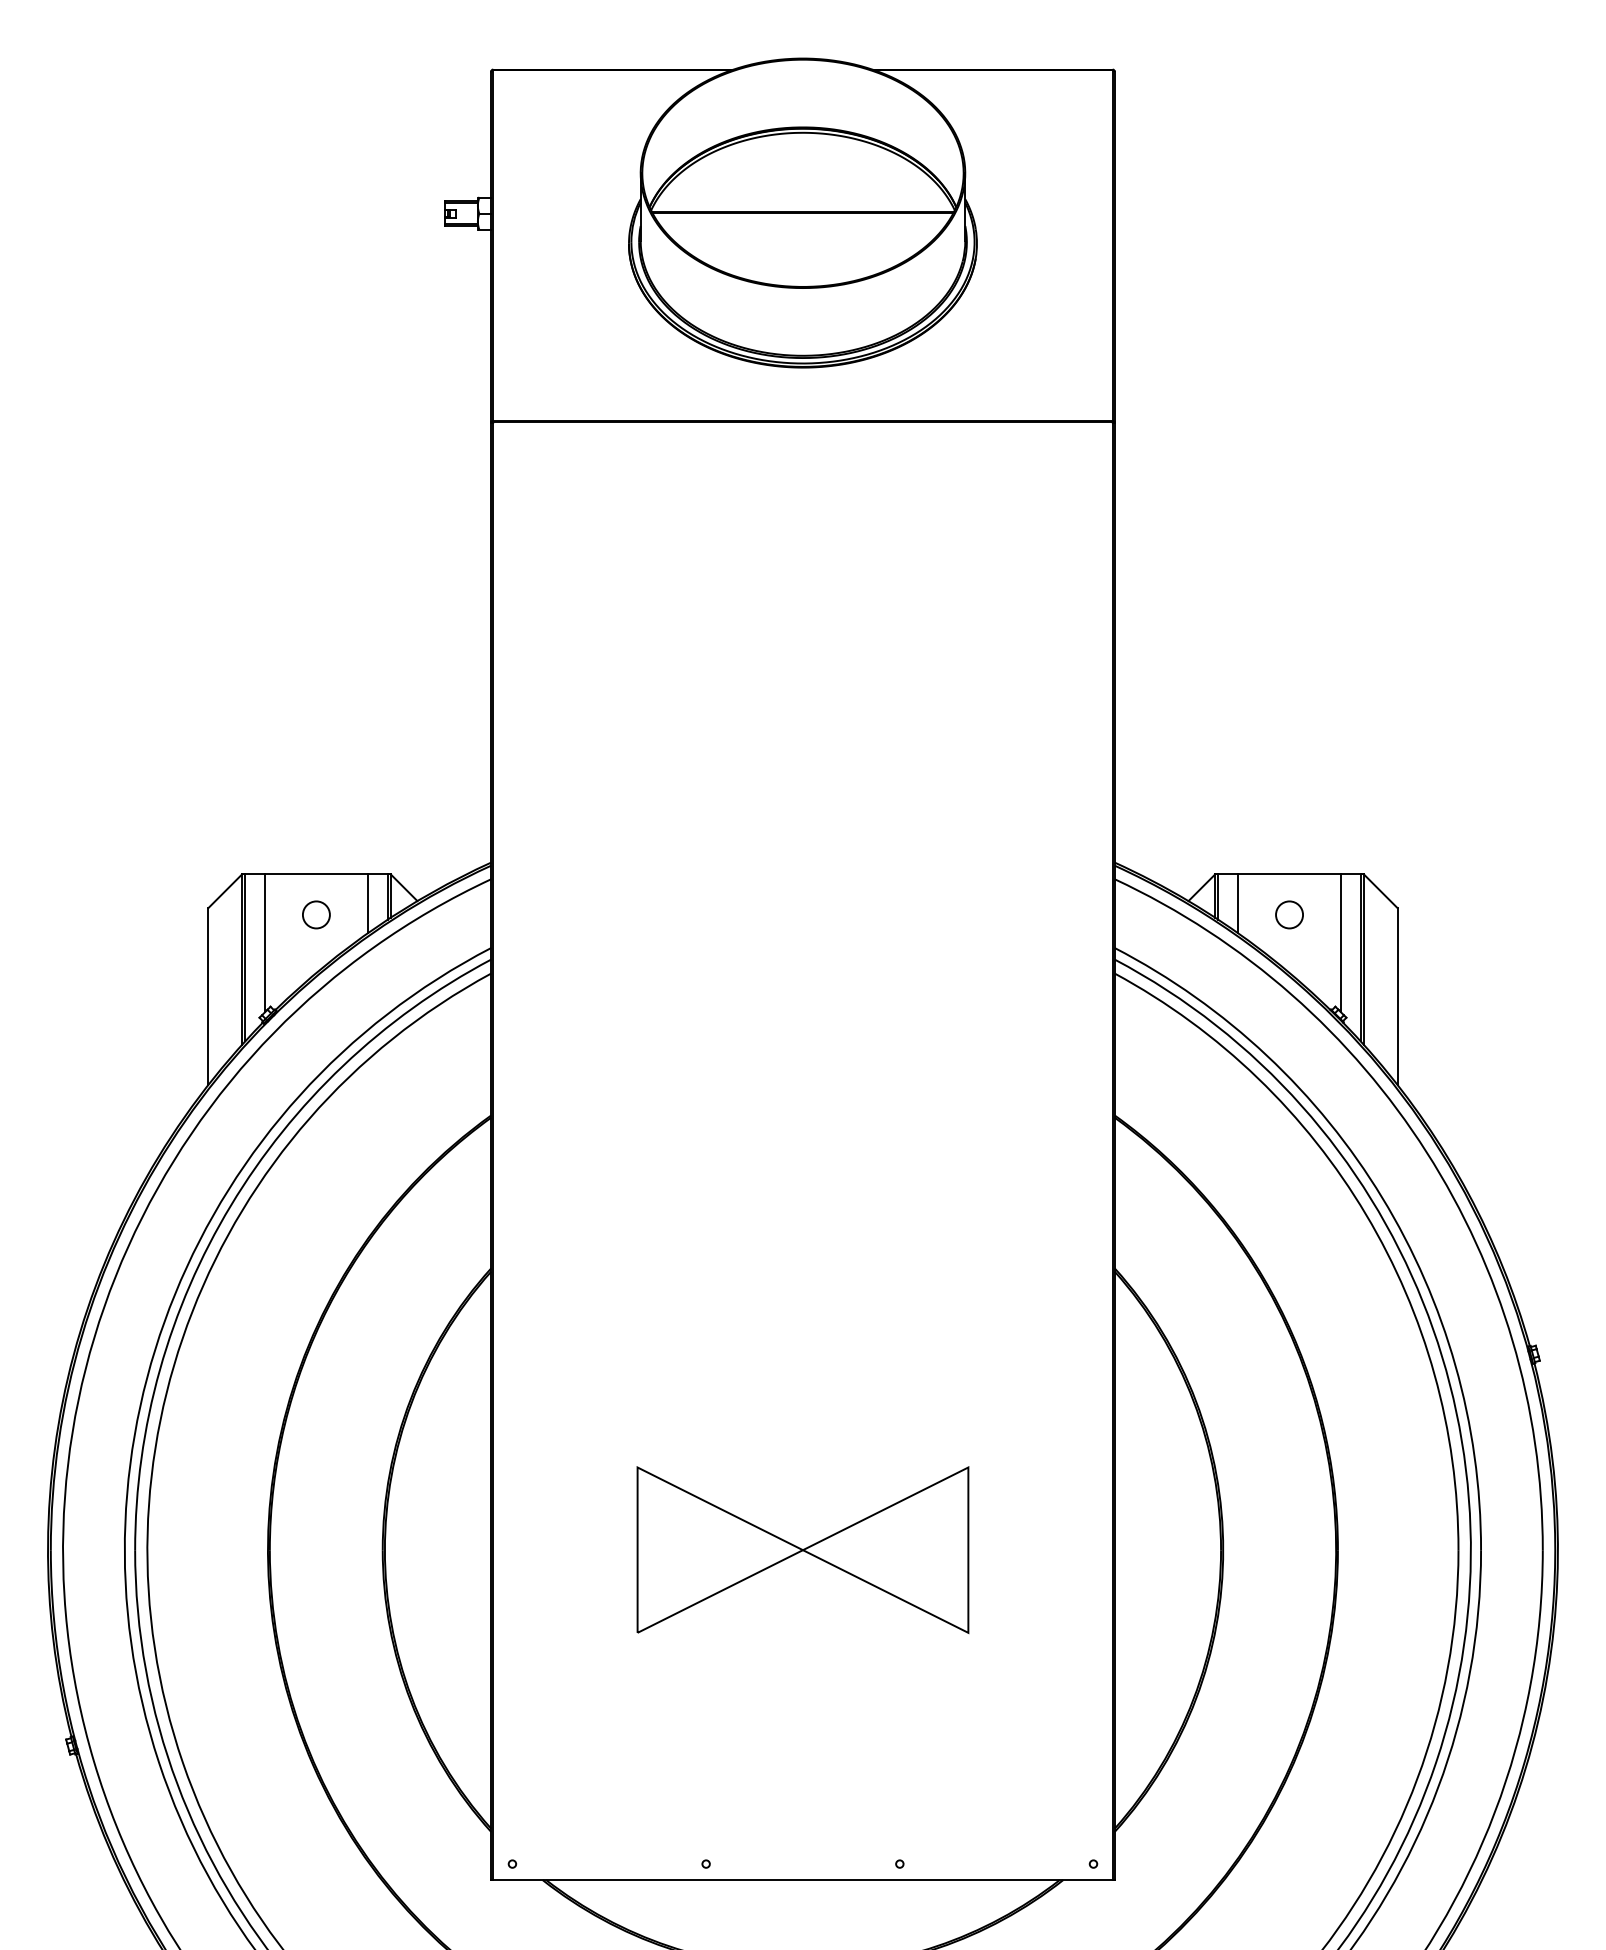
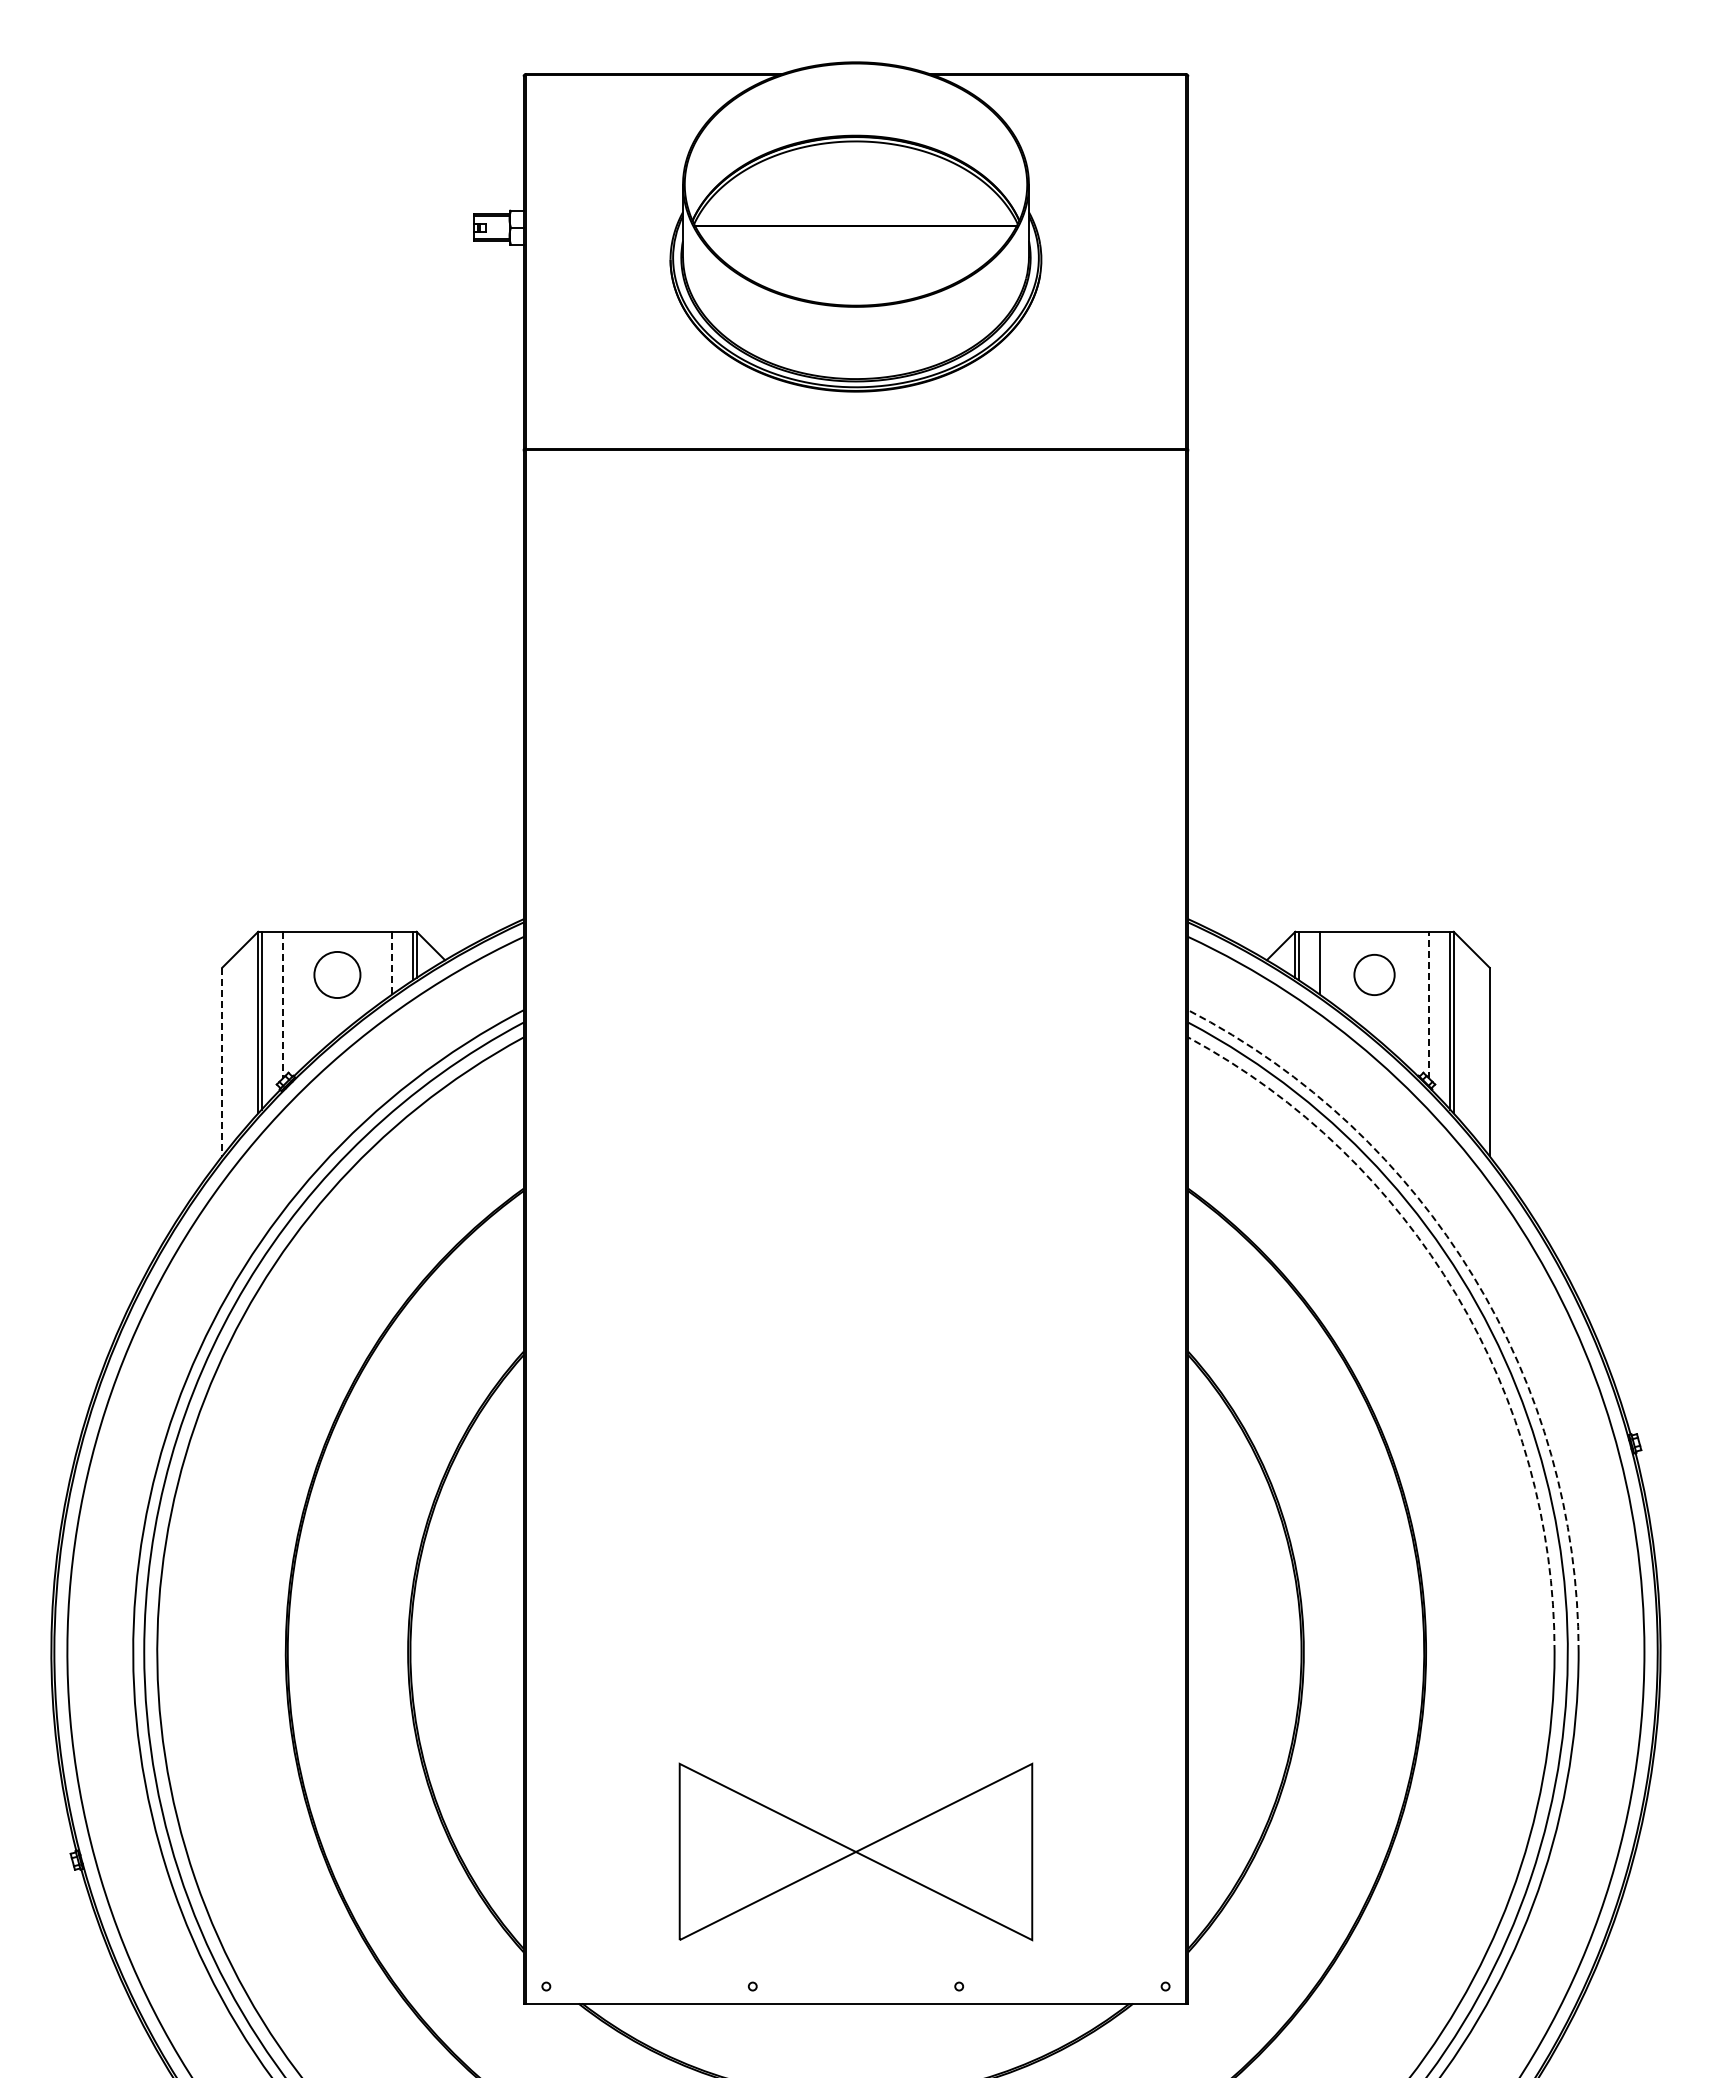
line: (368, 904) -> (392, 963), solid -> dashed
circle: (316, 914) -> (337, 974), size x1.6
circle: (1289, 914) -> (1374, 974), size x1.4
line: (1341, 942) -> (1429, 1004), solid -> dashed
line: (264, 943) -> (282, 1005), solid -> dashed
line: (208, 997) -> (222, 1062), solid -> dashed
arc: (1382, 1197) -> (1473, 1276), solid -> dashed
arc: (1366, 1214) -> (1456, 1294), solid -> dashed
part: (802, 1549) -> (855, 1851), moved

